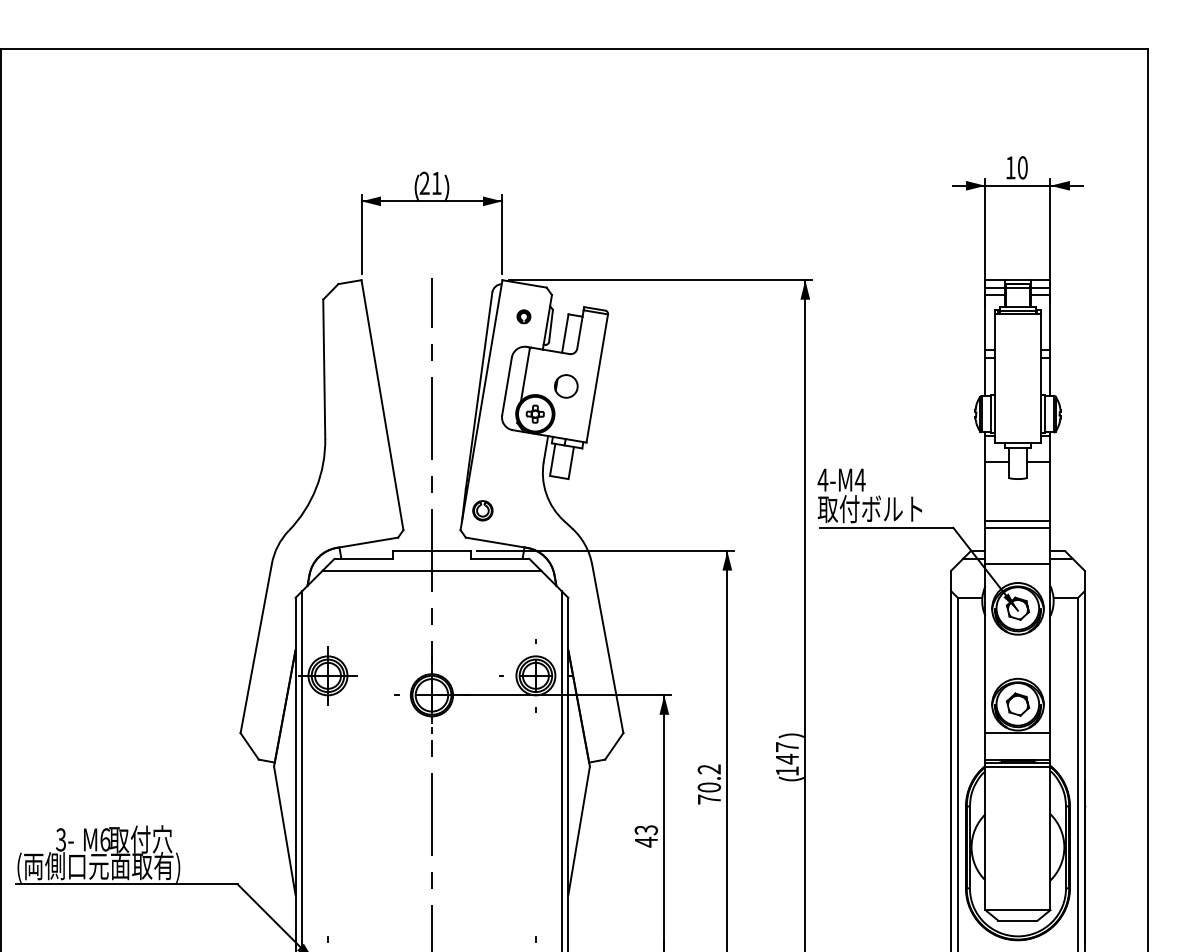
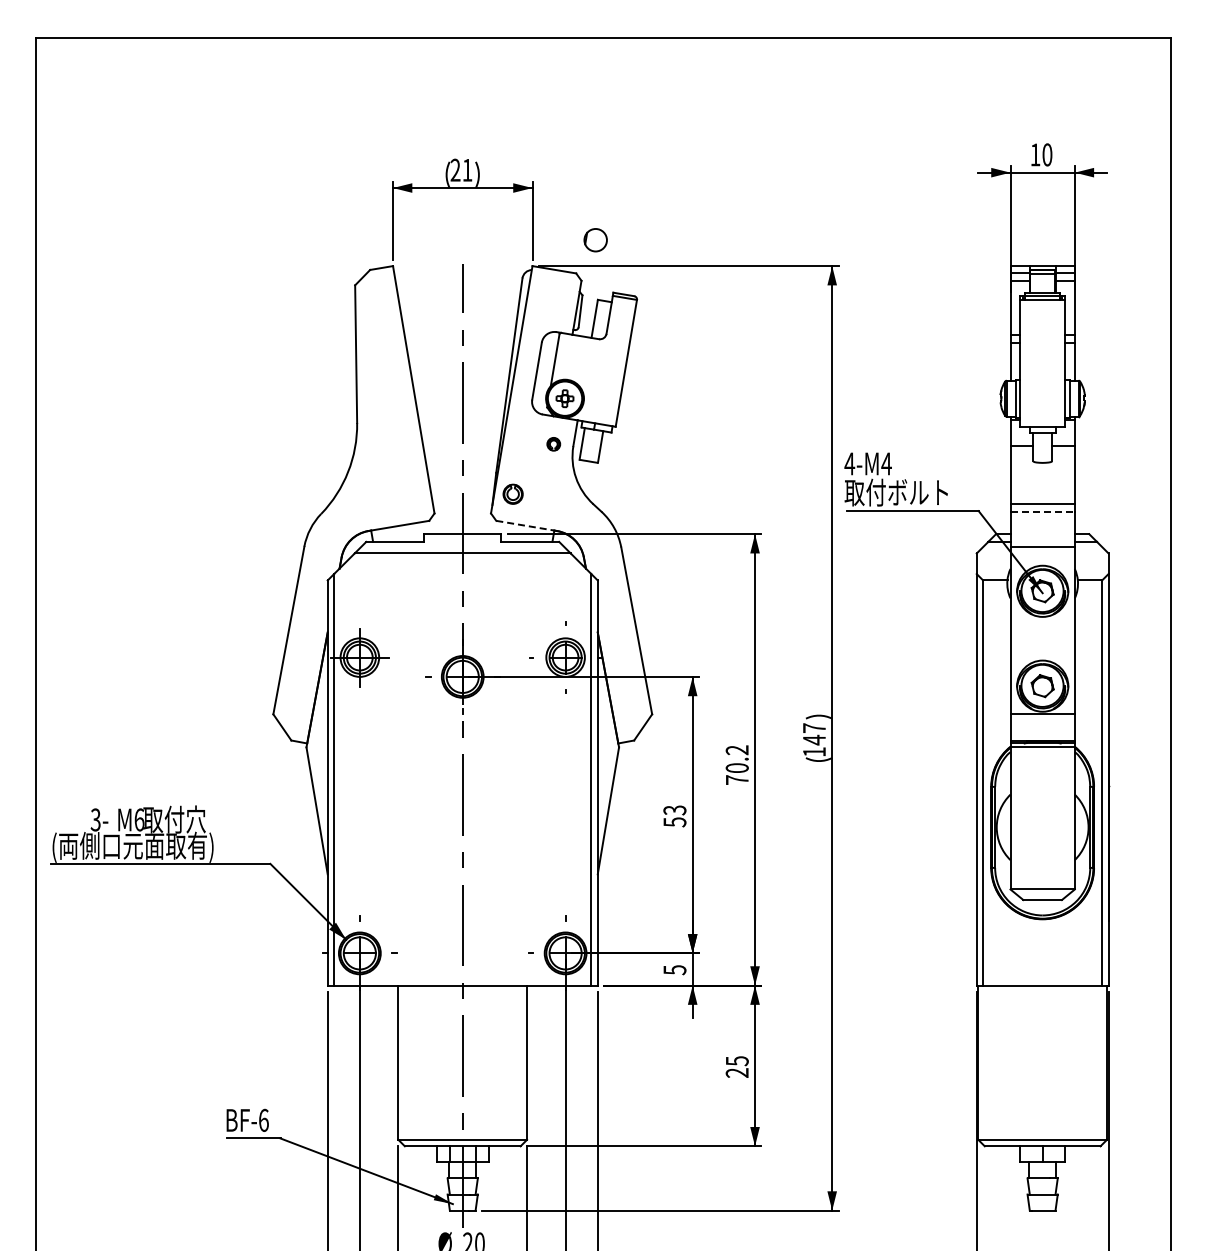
part: (523, 316) -> (553, 444), moved
part: (566, 386) -> (595, 240), moved
line: (1018, 528) -> (1043, 511), solid -> dashed
line: (497, 543) -> (527, 526), solid -> dashed
text: (645, 842) -> (674, 822), 43 -> 53

